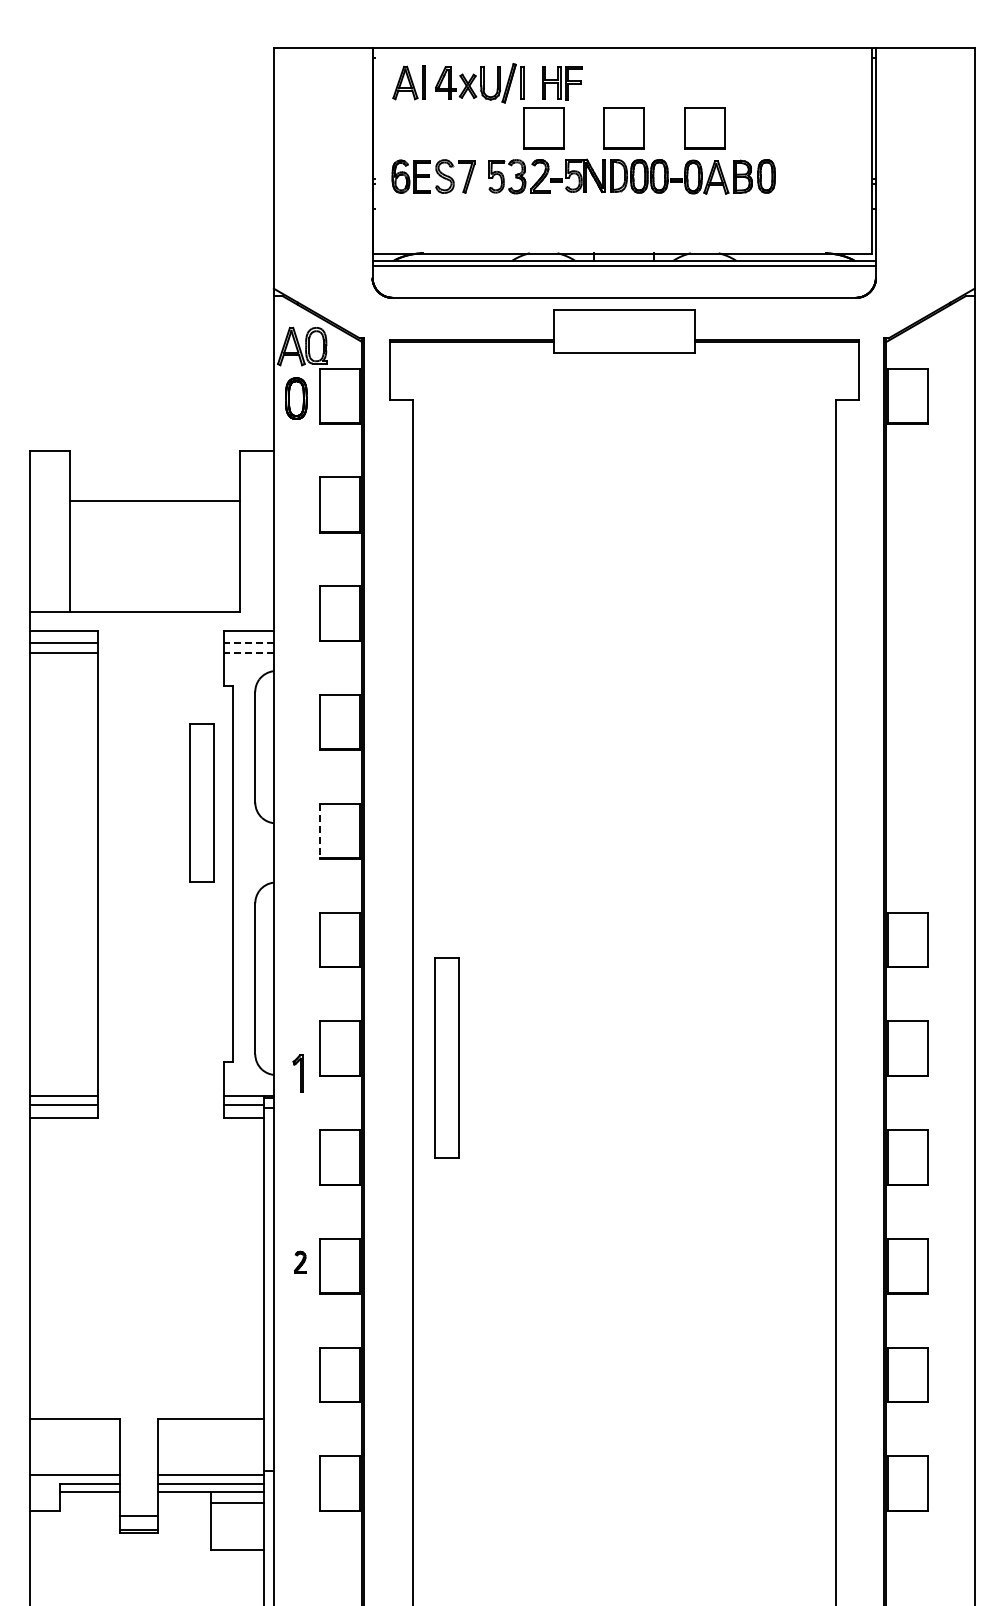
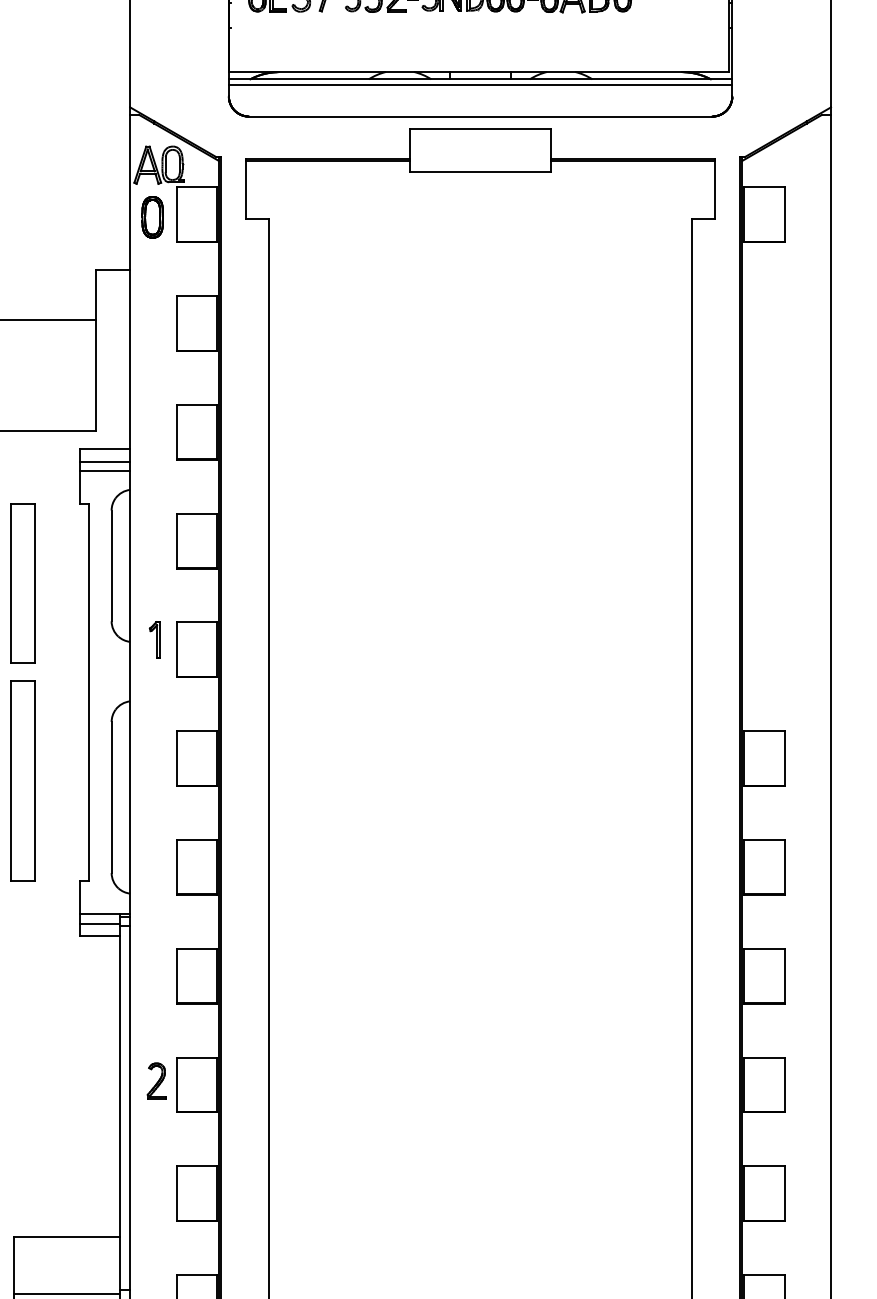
line: (248, 642) -> (104, 461), dashed -> solid
line: (248, 652) -> (104, 471), dashed -> solid
part: (201, 802) -> (21, 583), moved
line: (320, 831) -> (176, 650), dashed -> solid
part: (446, 1057) -> (21, 780), moved
part: (297, 1073) -> (153, 640), moved
part: (300, 1262) -> (156, 1081), size x1.67

